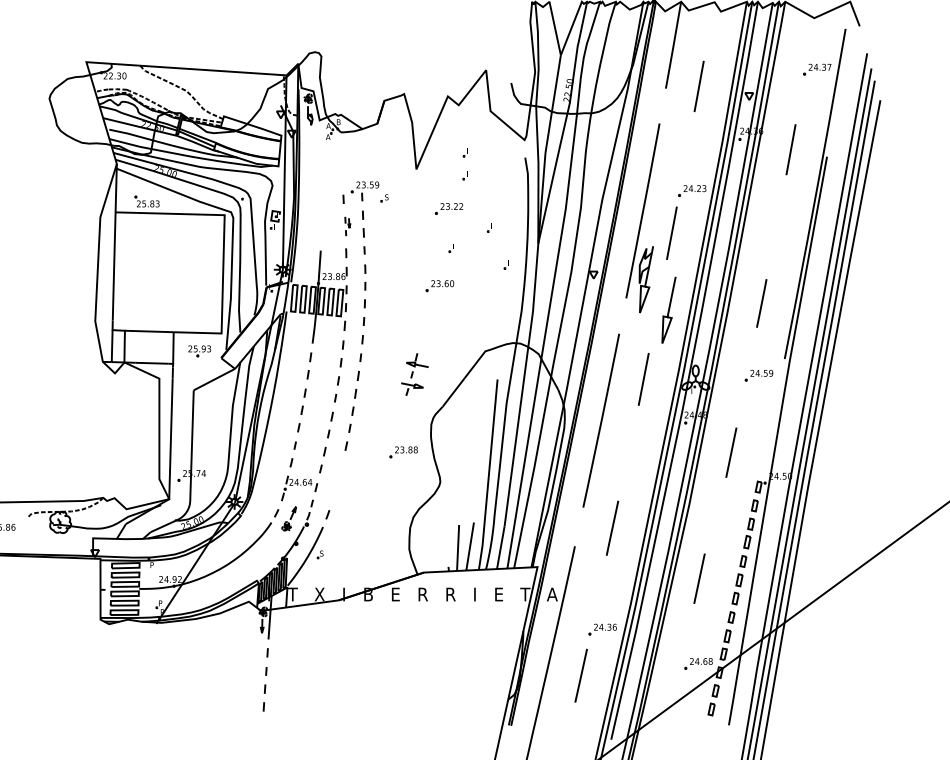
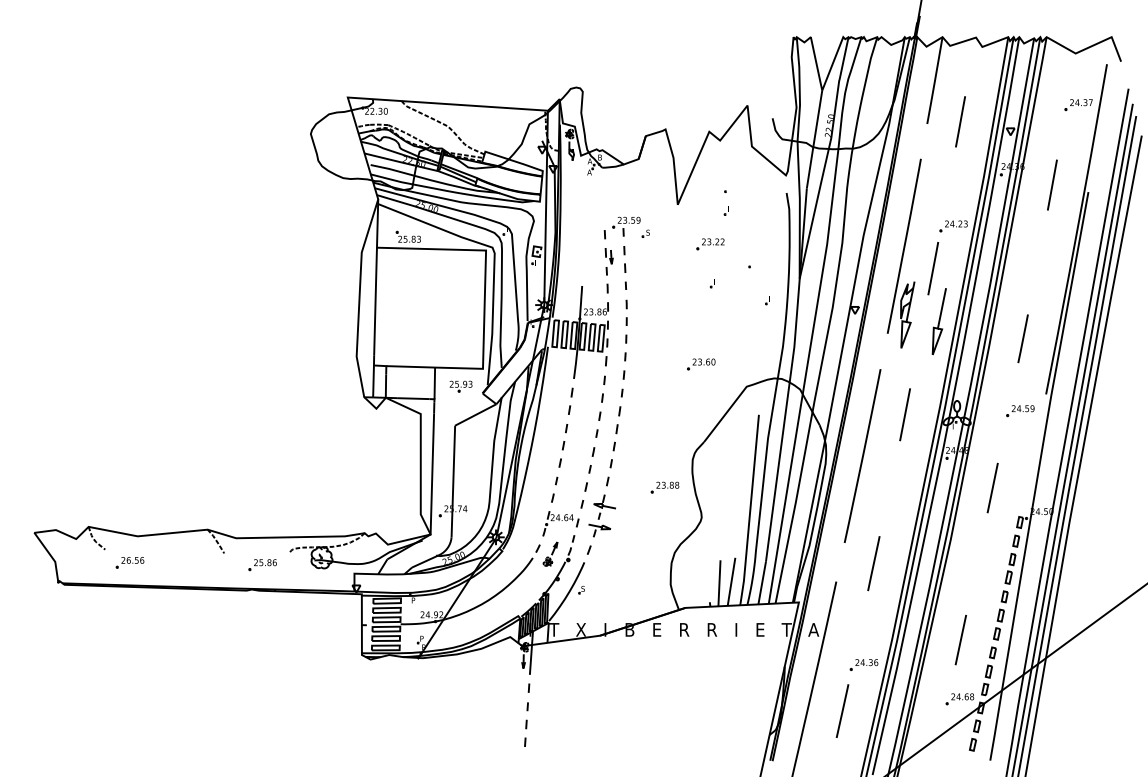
part: (347, 226) -> (608, 261), size x1.43
part: (440, 286) -> (701, 364), moved
curve: (668, 310) -> (938, 321), moved
part: (414, 374) -> (601, 515), moved
line: (699, 578) -> (960, 639), moved

